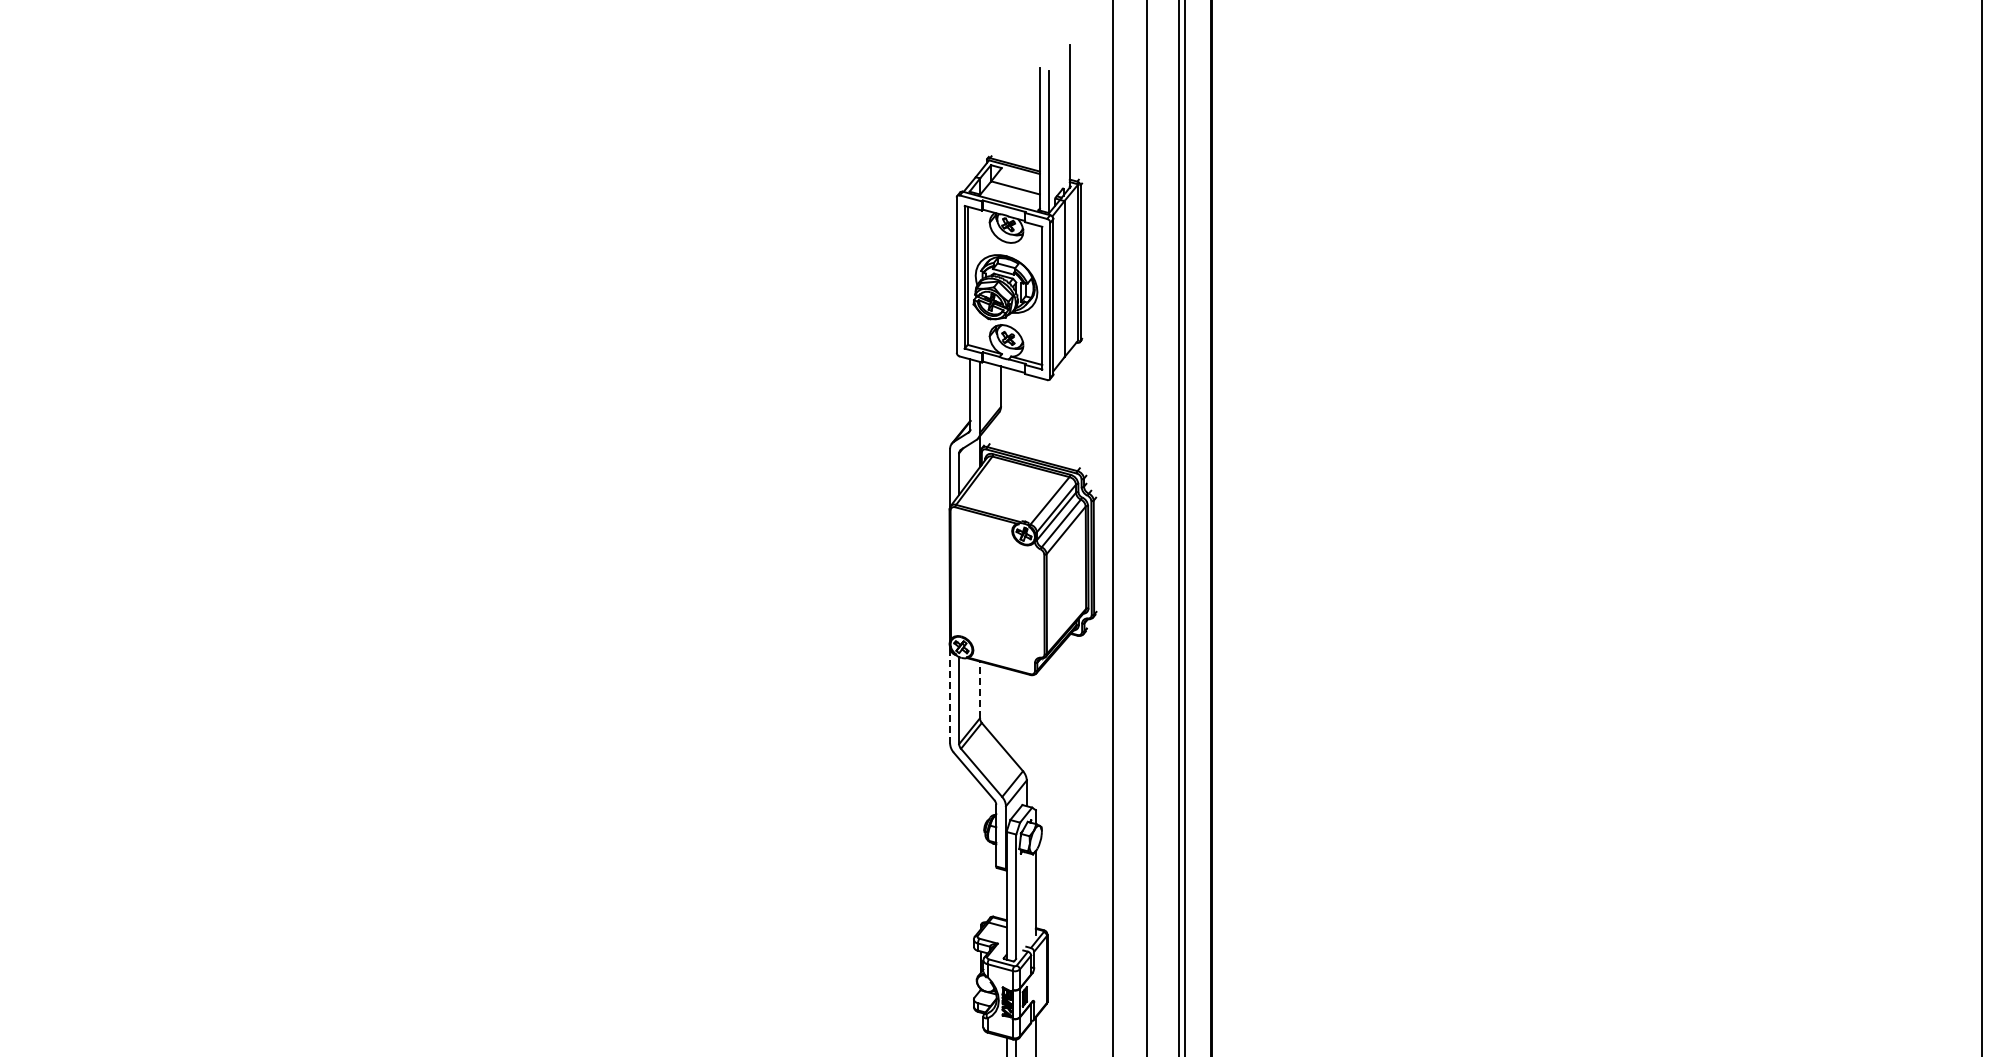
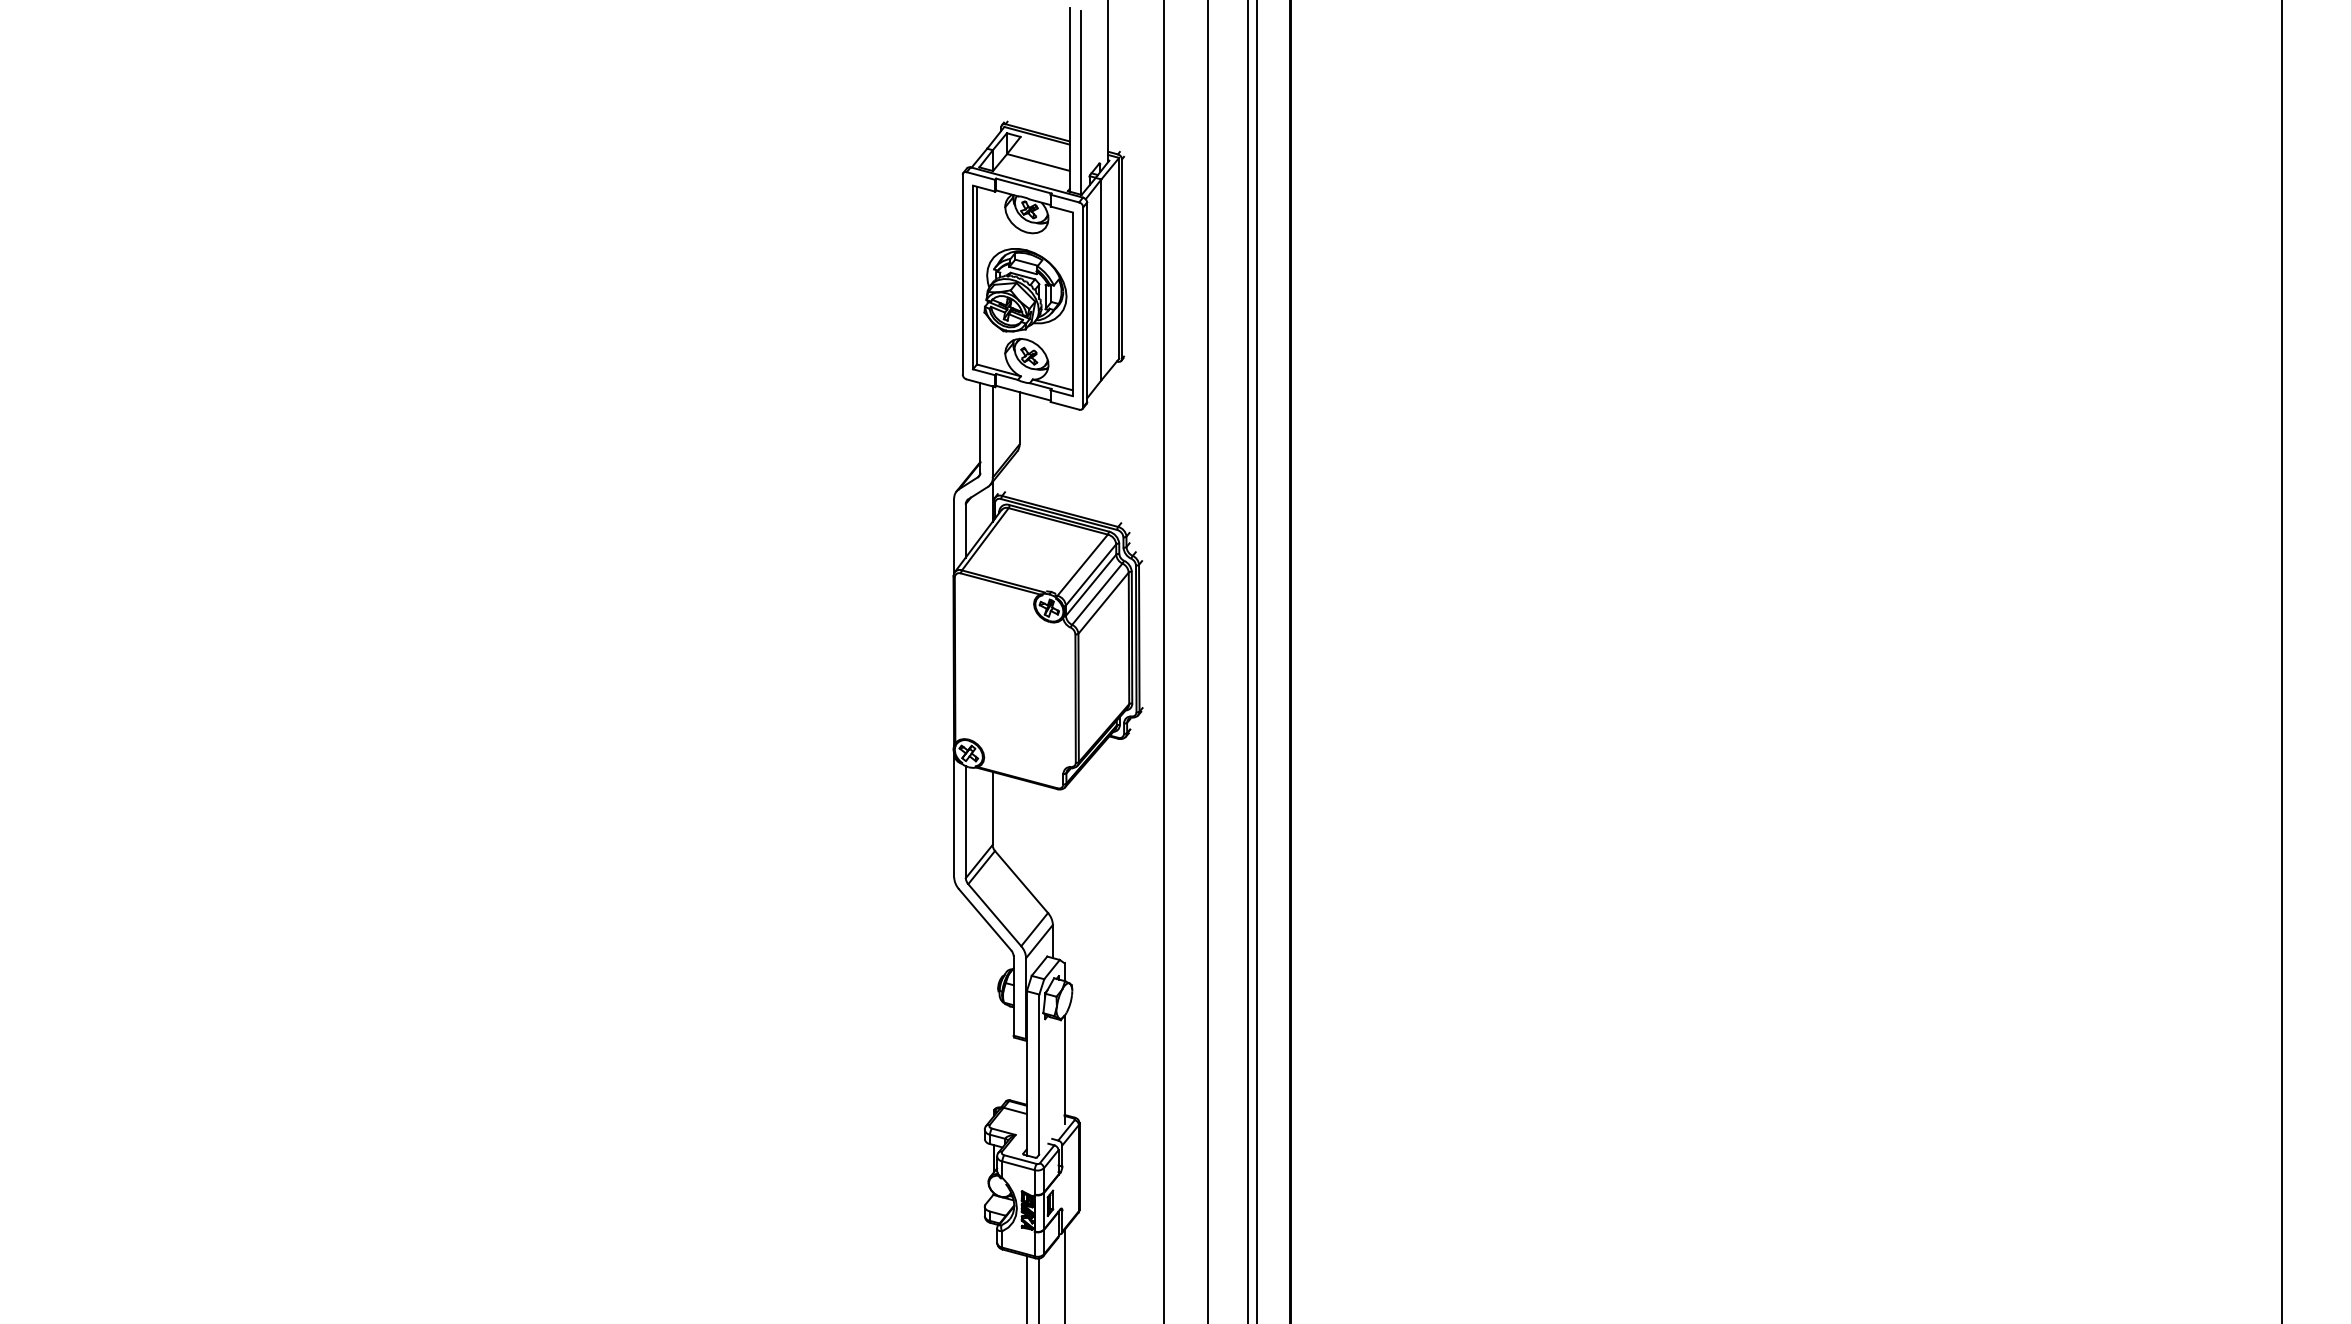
line: (979, 689) -> (992, 807), dashed -> solid
line: (950, 695) -> (954, 815), dashed -> solid

